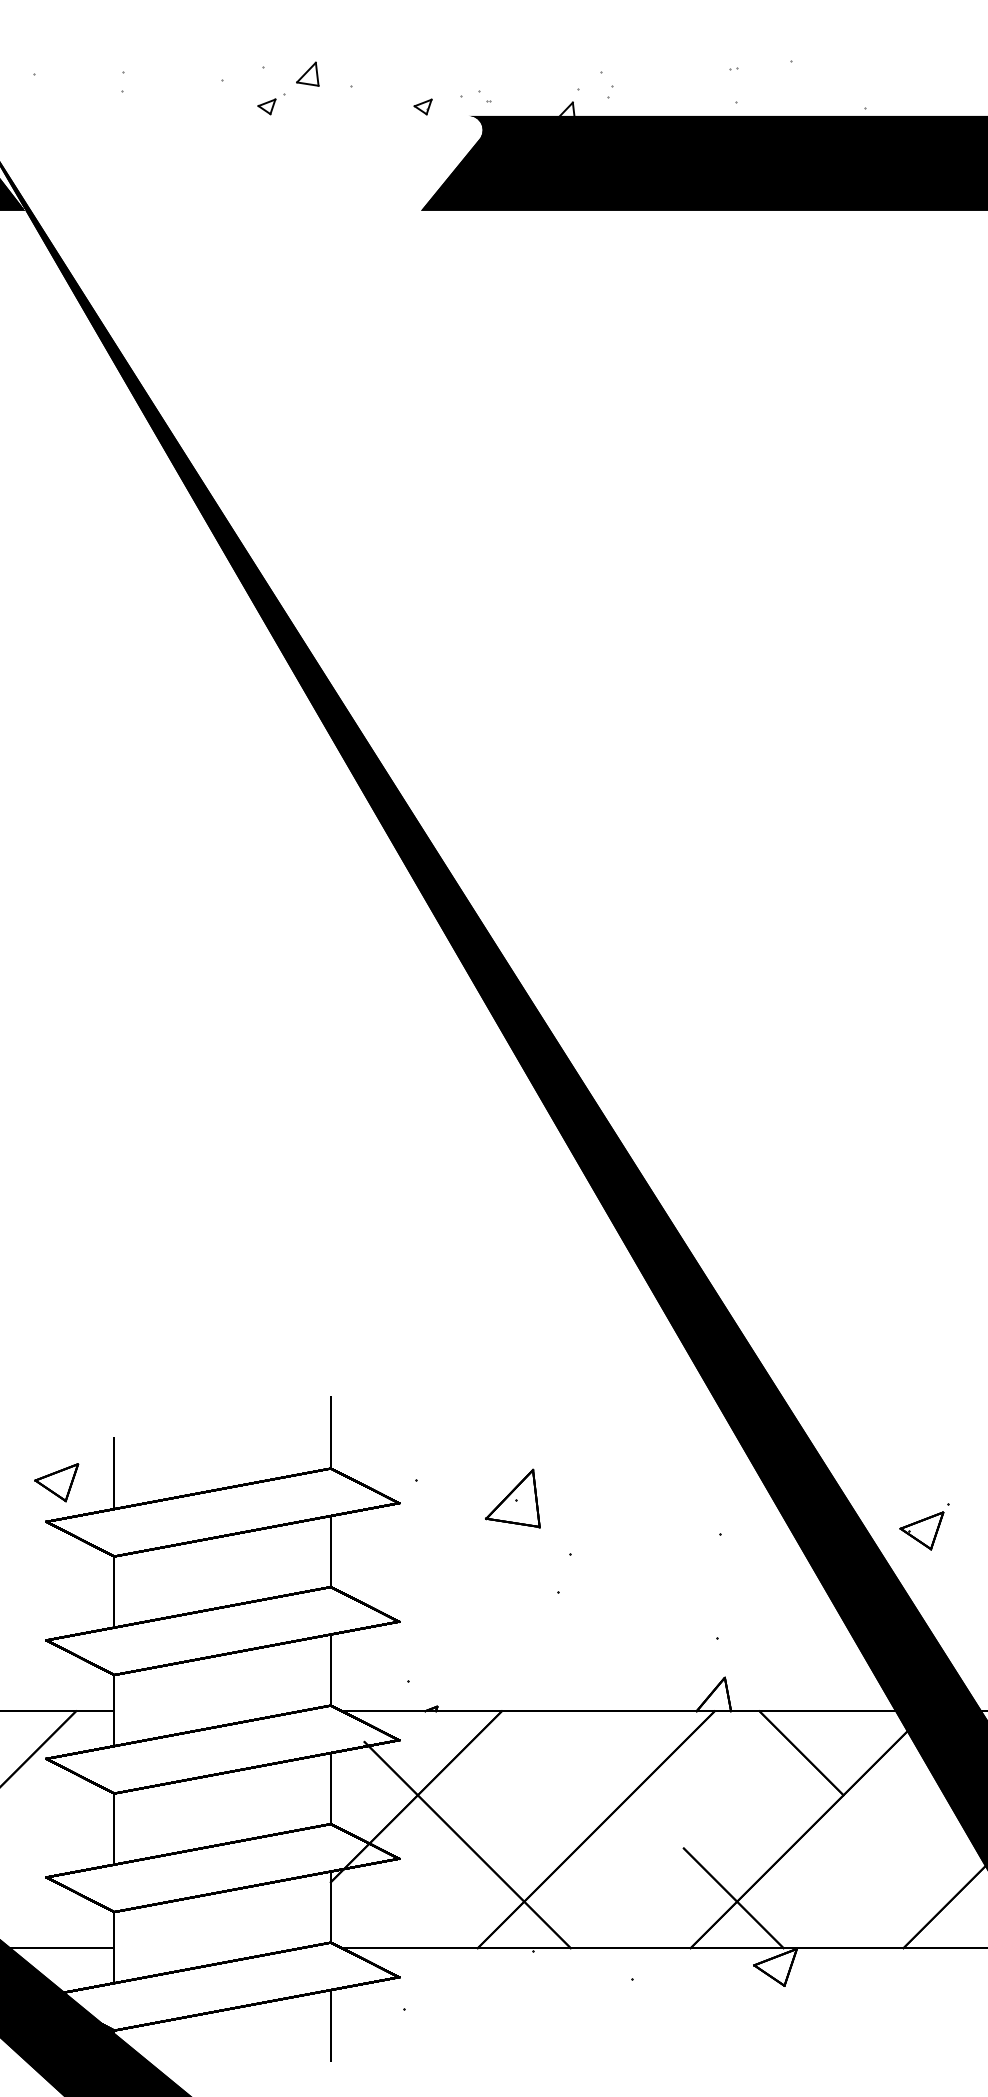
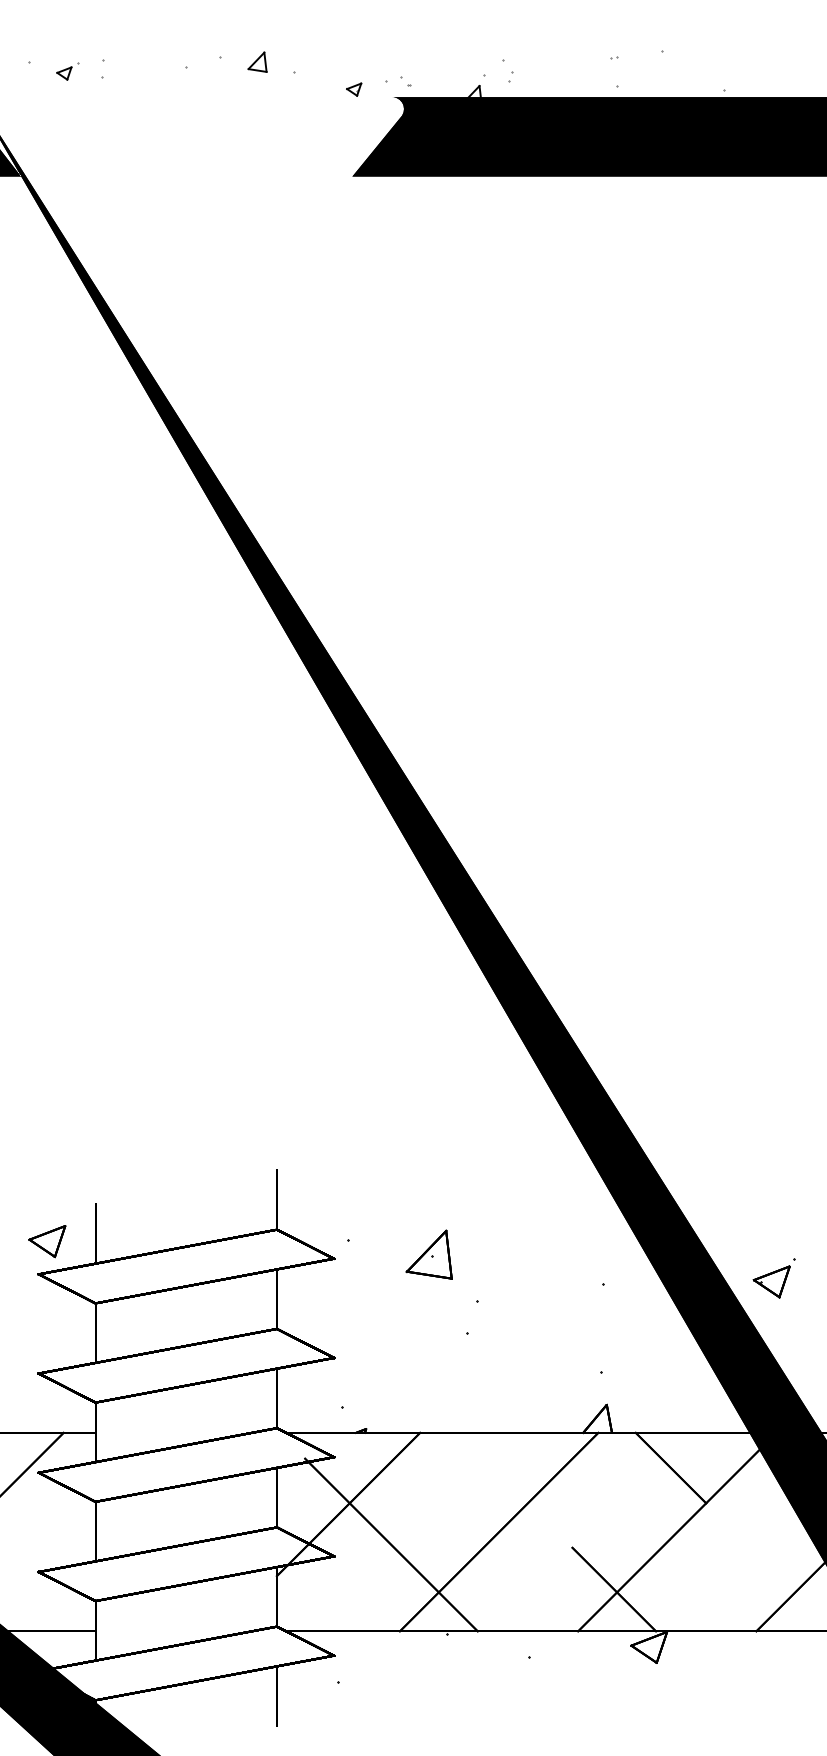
part: (270, 104) -> (67, 71), moved

